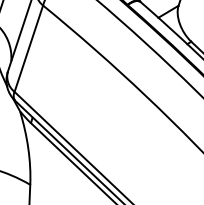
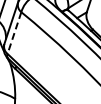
line: (28, 49) -> (14, 33), solid -> dashed

